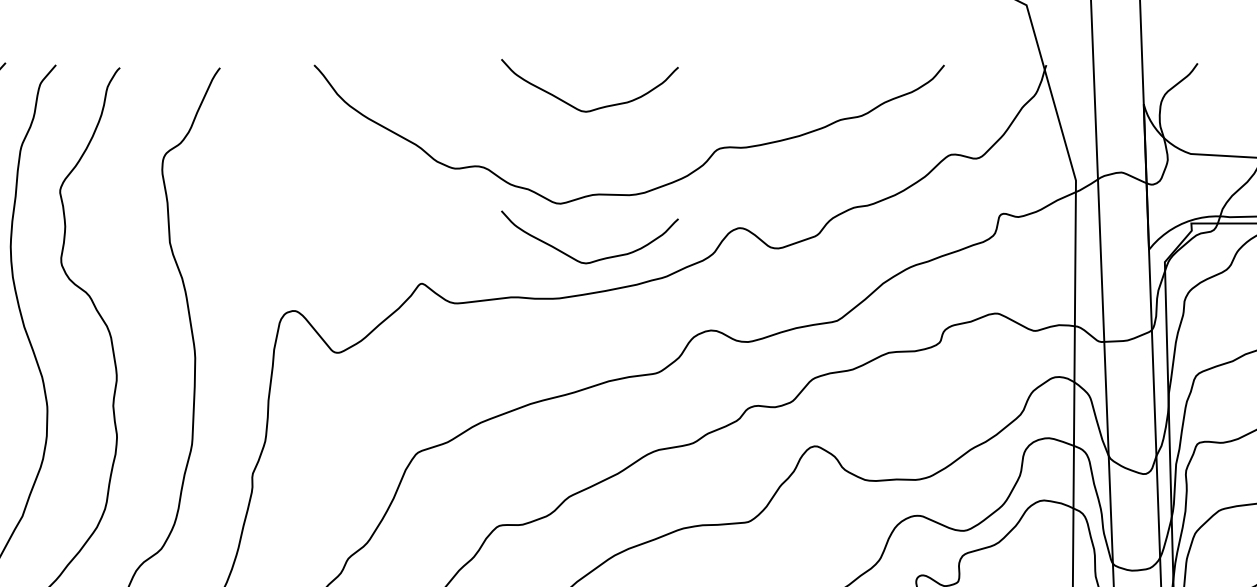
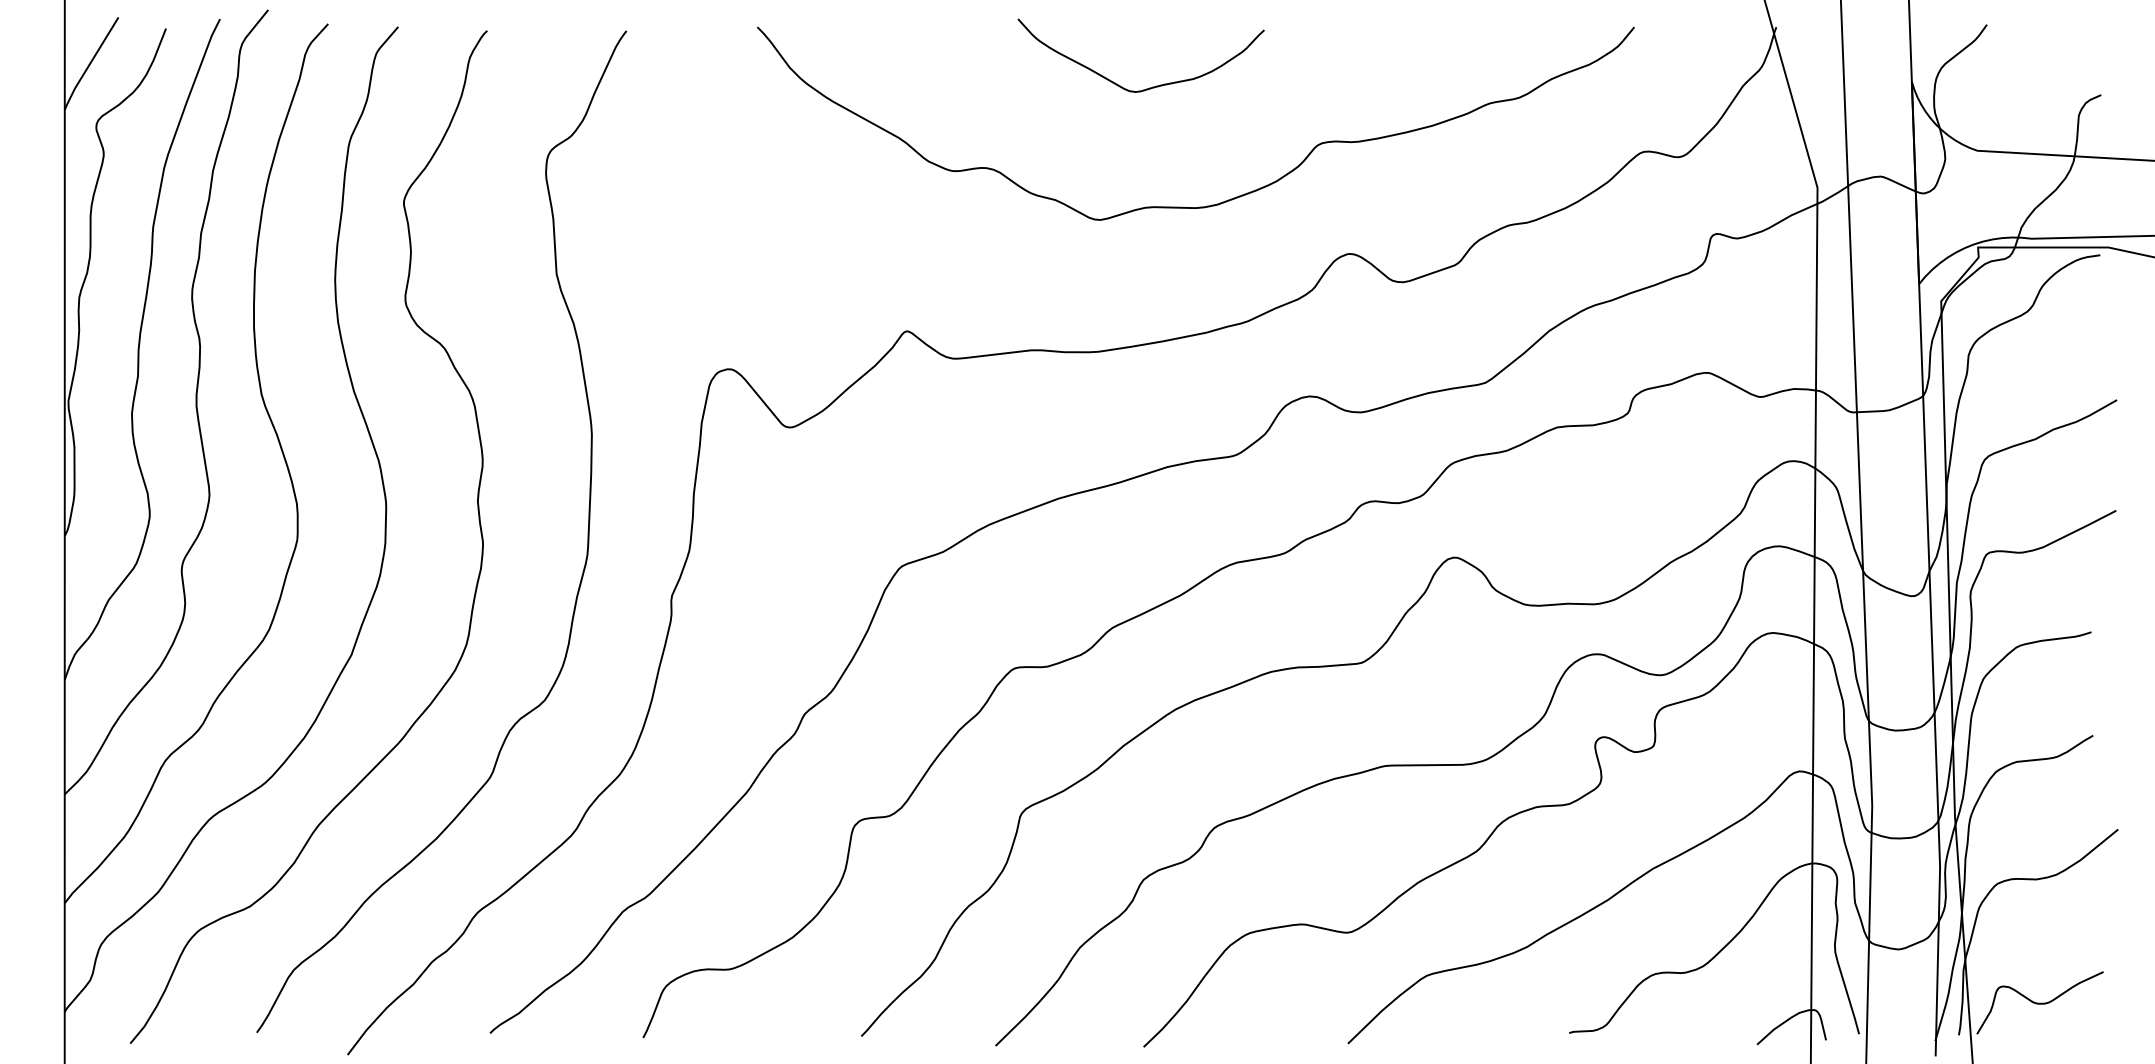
curve: (598, 259) -> (1152, 297), removed

